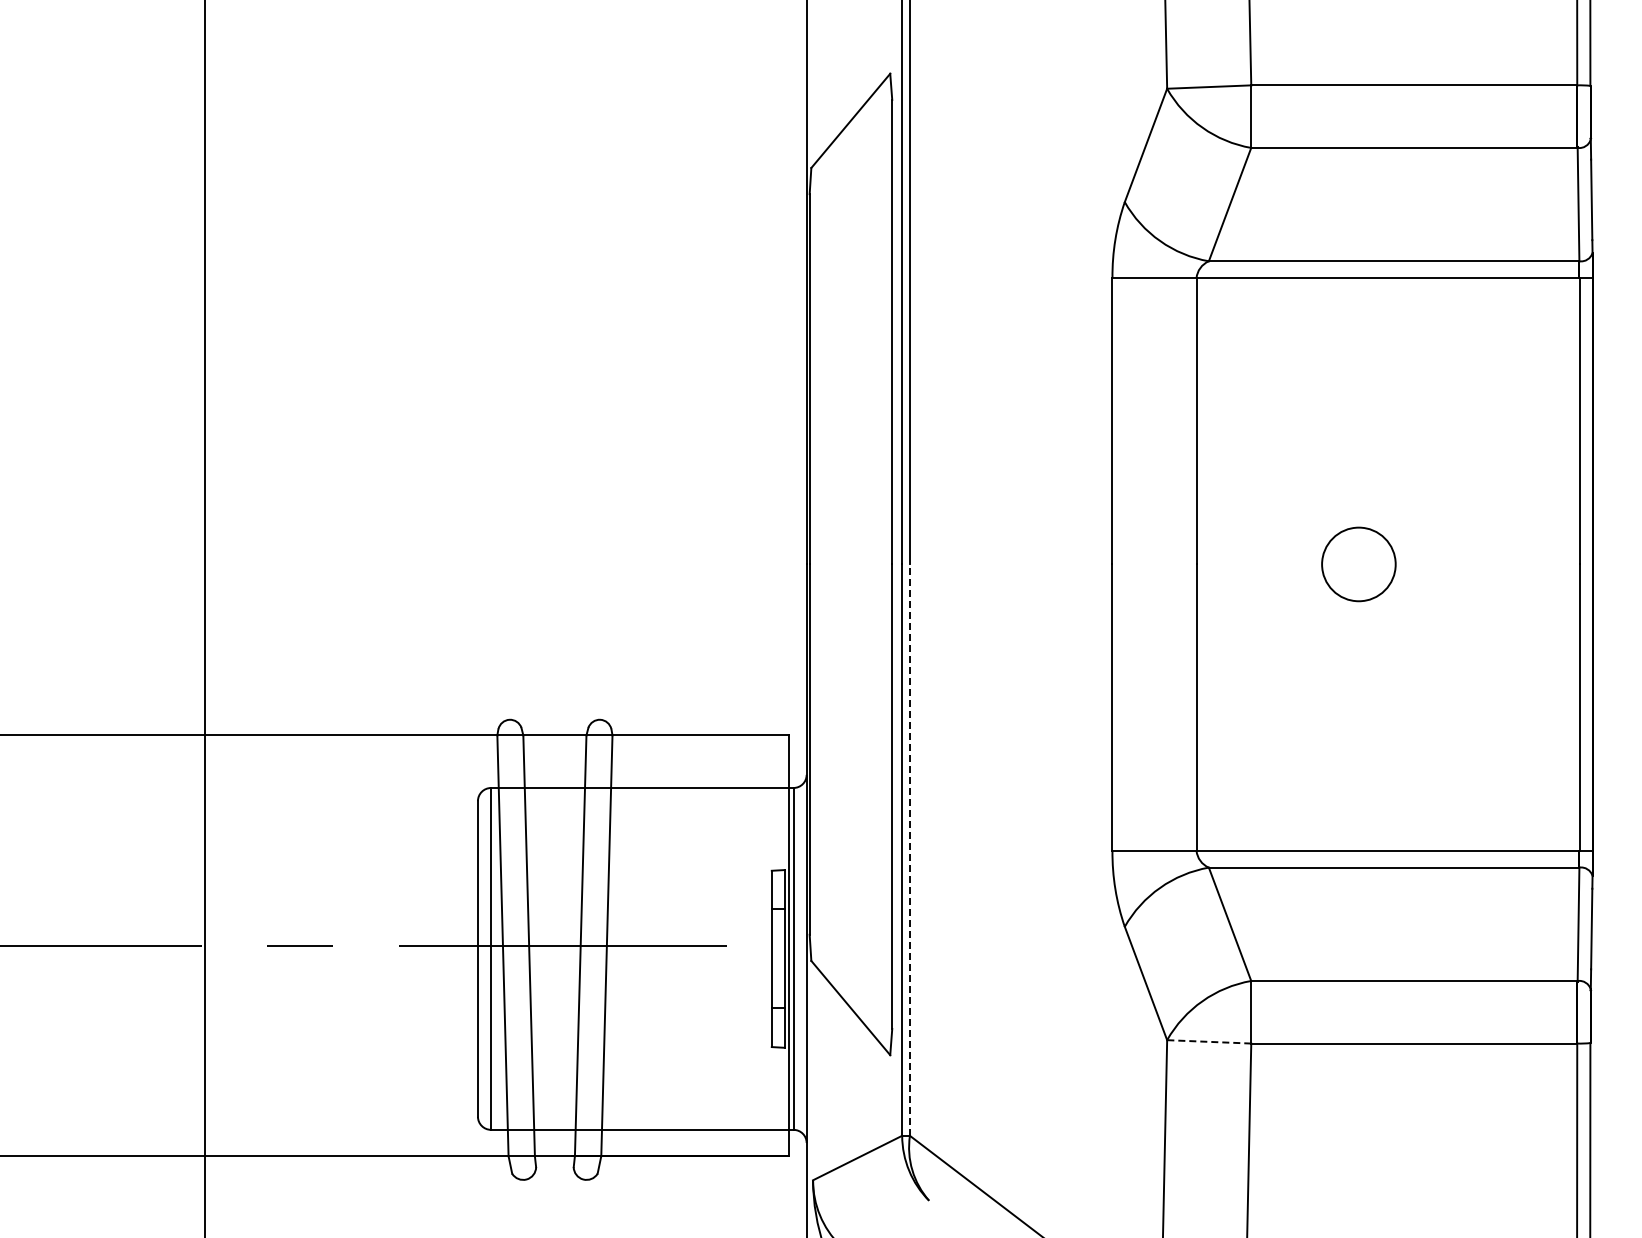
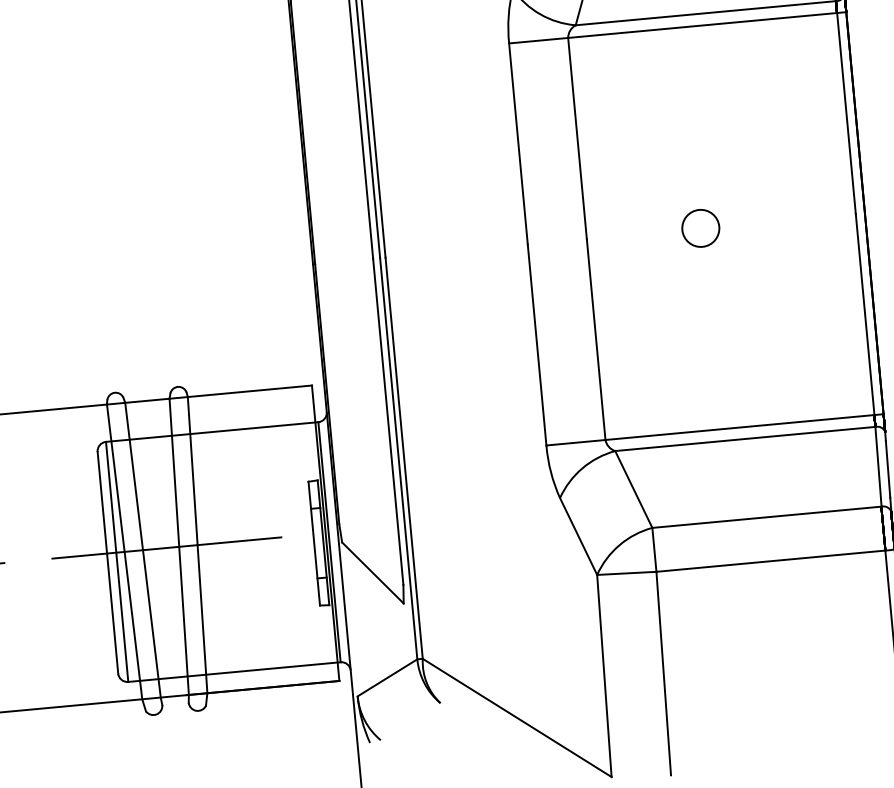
circle: (1358, 564) -> (700, 228), size x0.71
line: (909, 850) -> (403, 458), dashed -> solid
line: (1208, 1041) -> (626, 573), dashed -> solid

